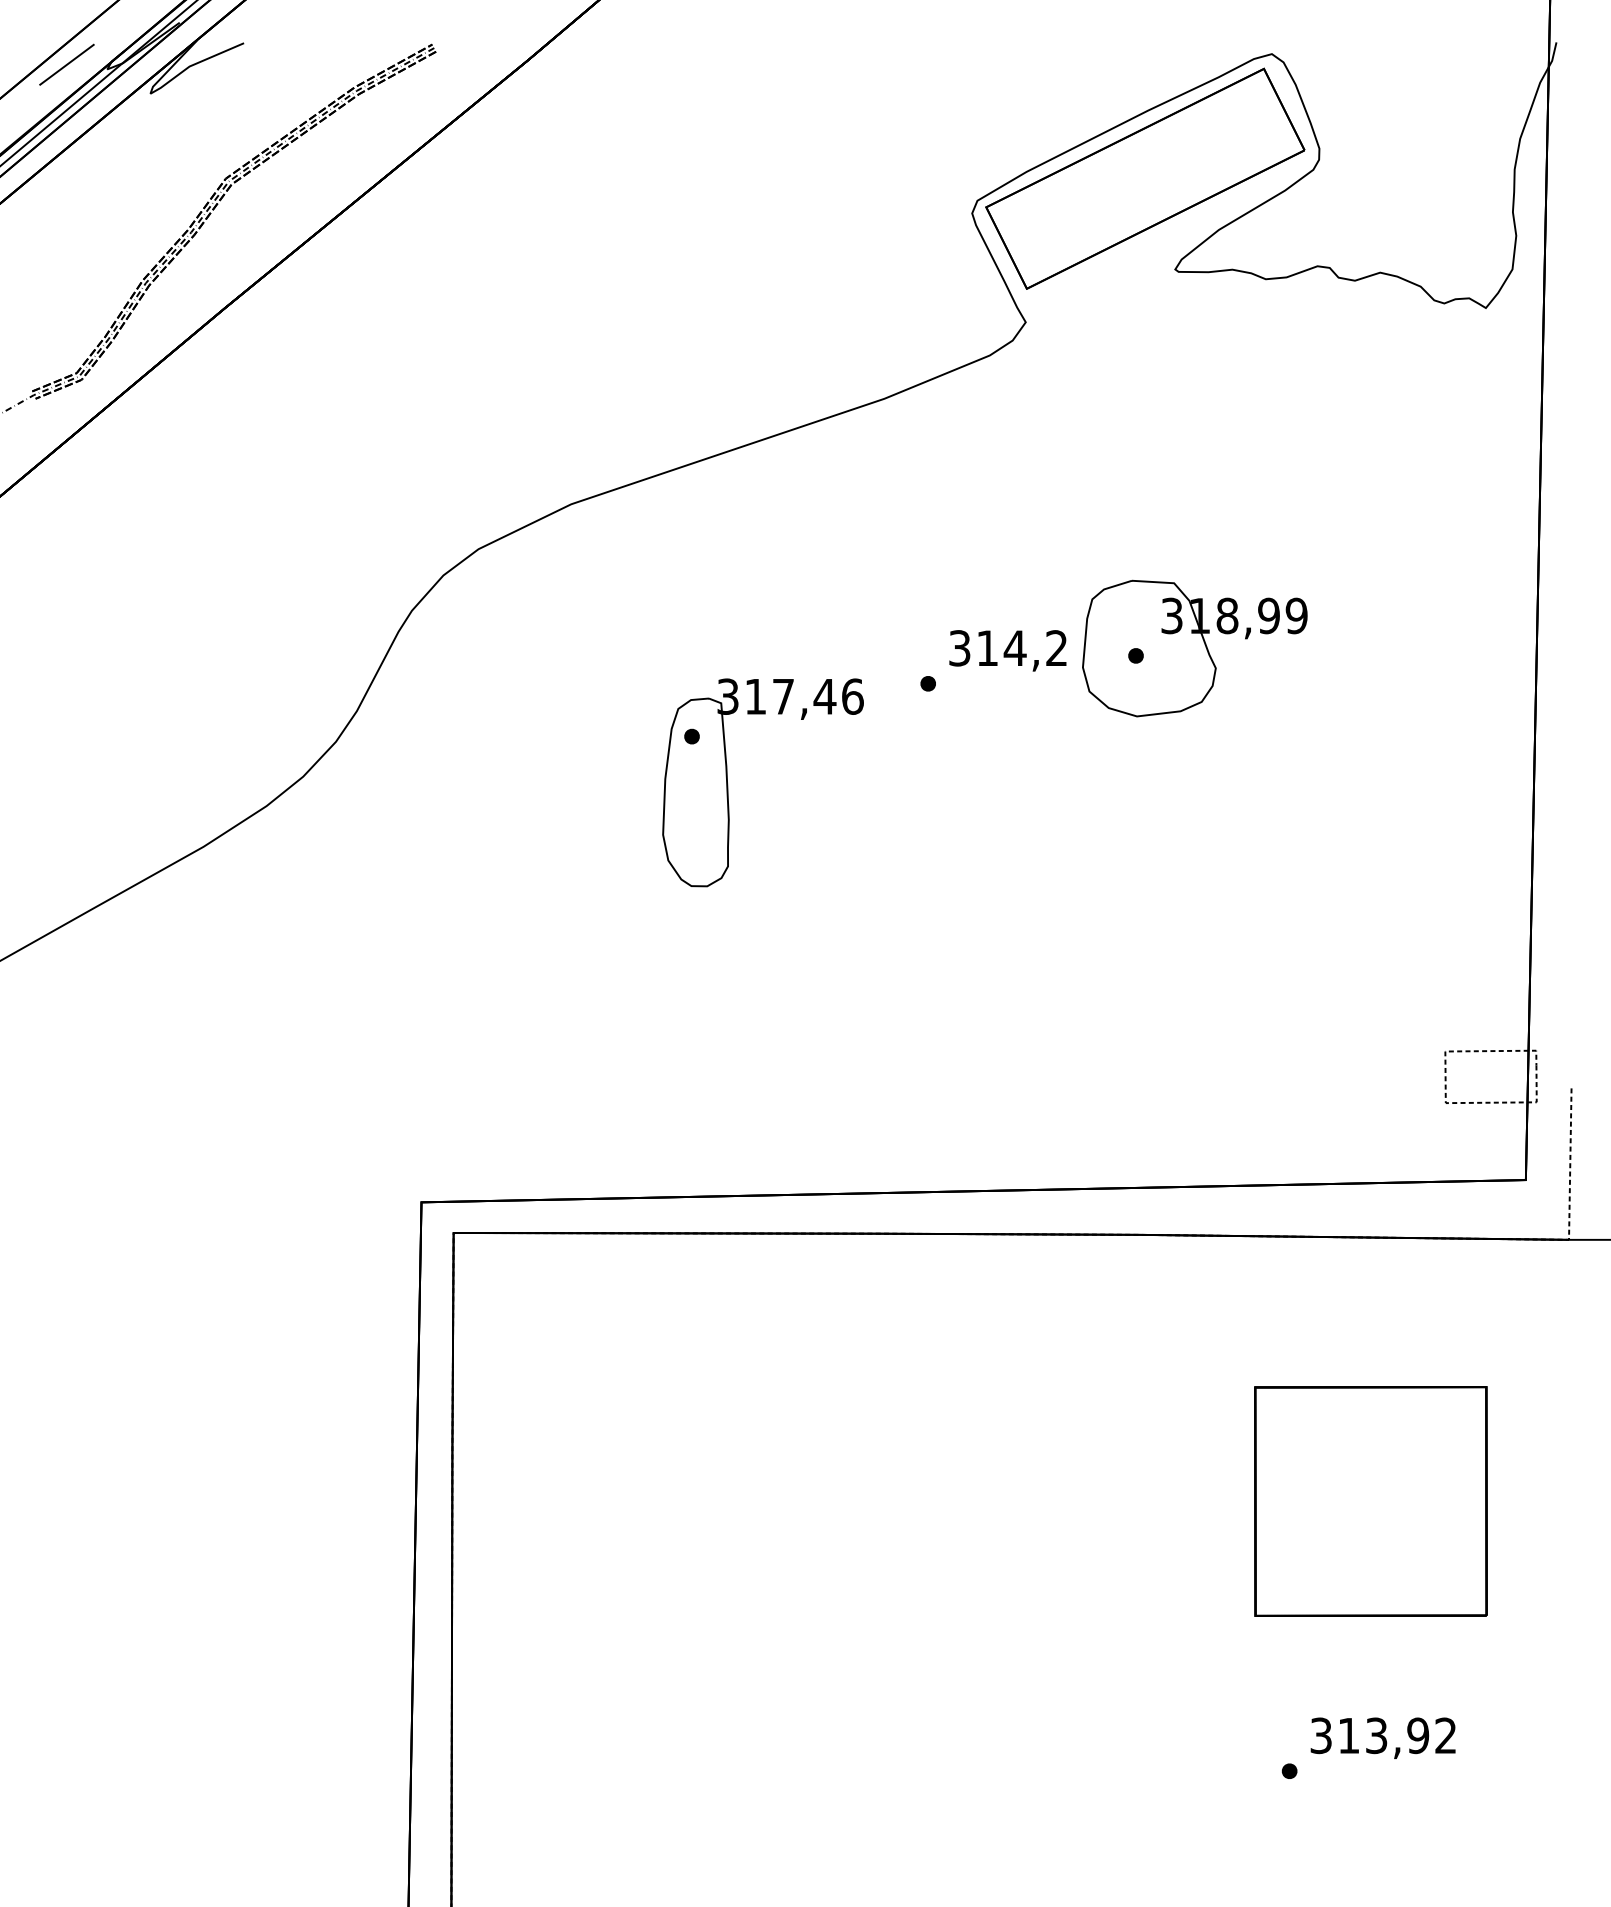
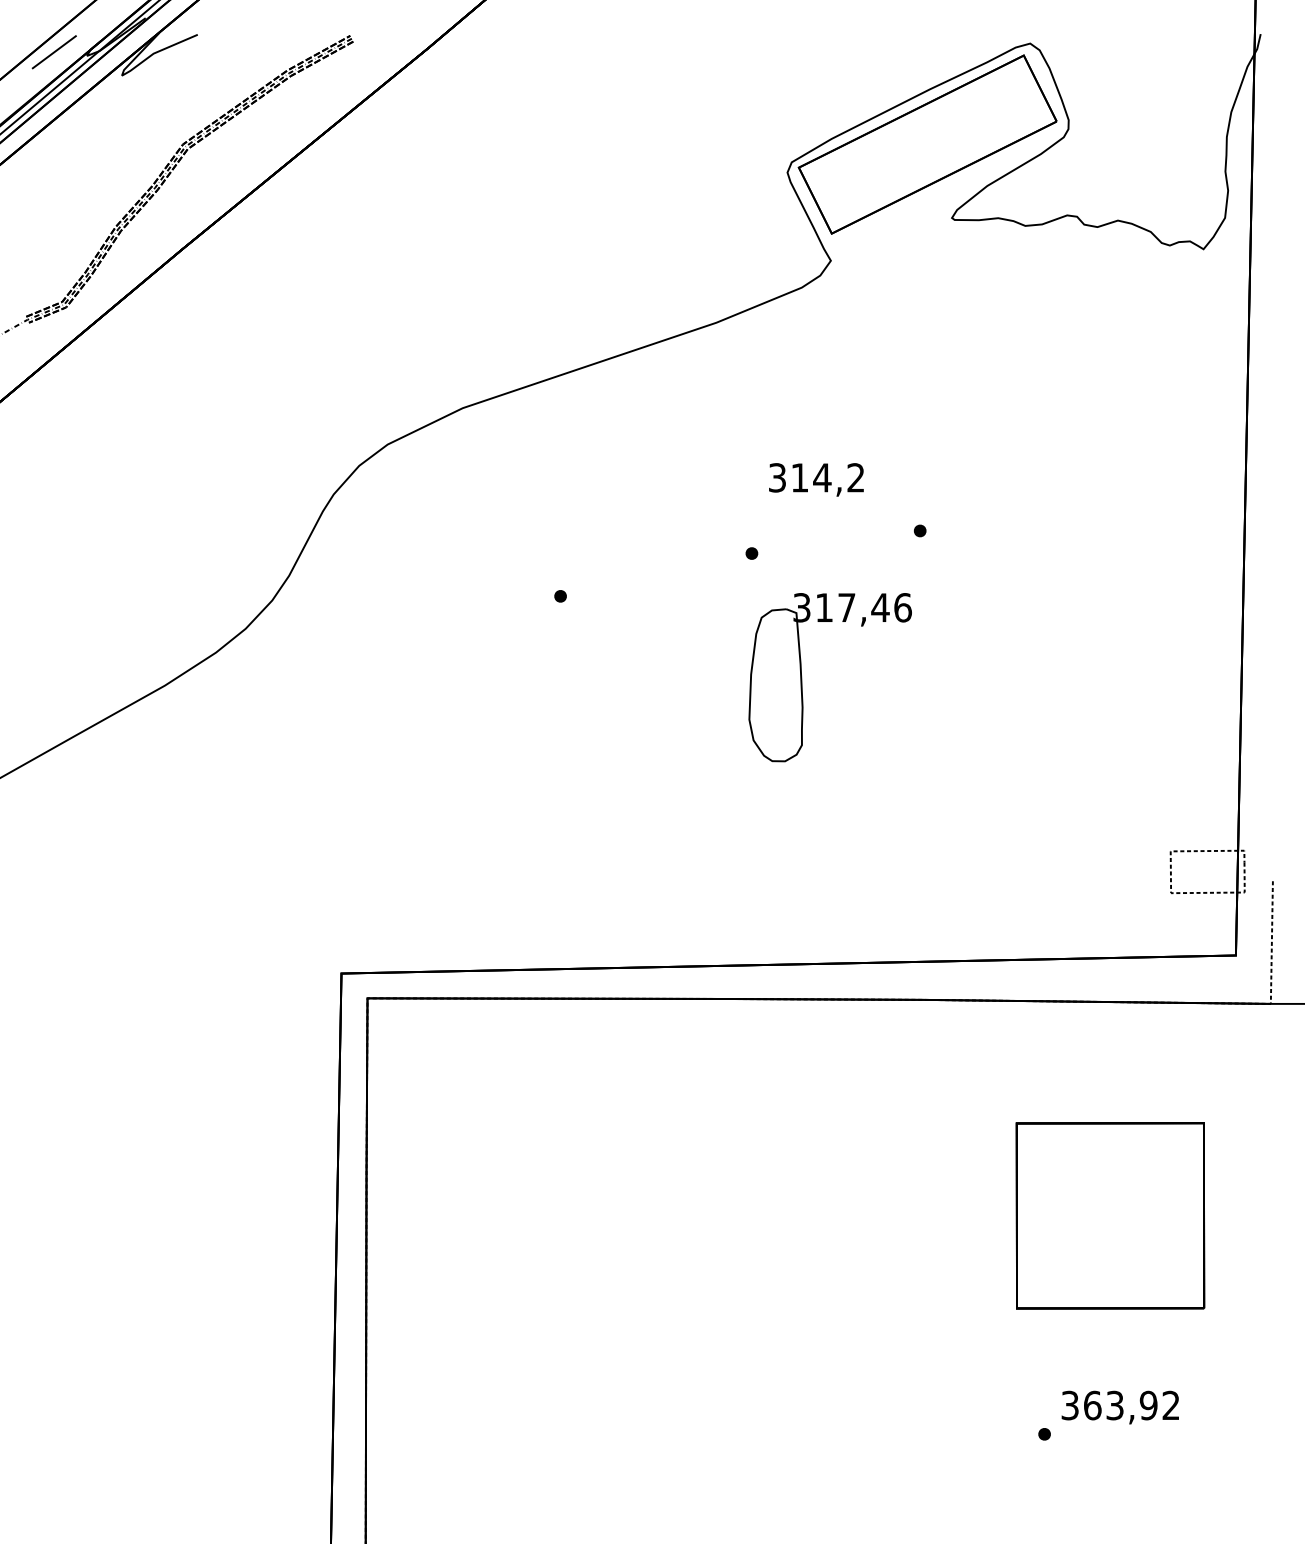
part: (1194, 648) -> (967, 524), removed
text: (1007, 650) -> (816, 479), moved
part: (728, 784) -> (802, 678), moved
text: (1349, 1735) -> (1093, 1405), 313,92 -> 363,92

